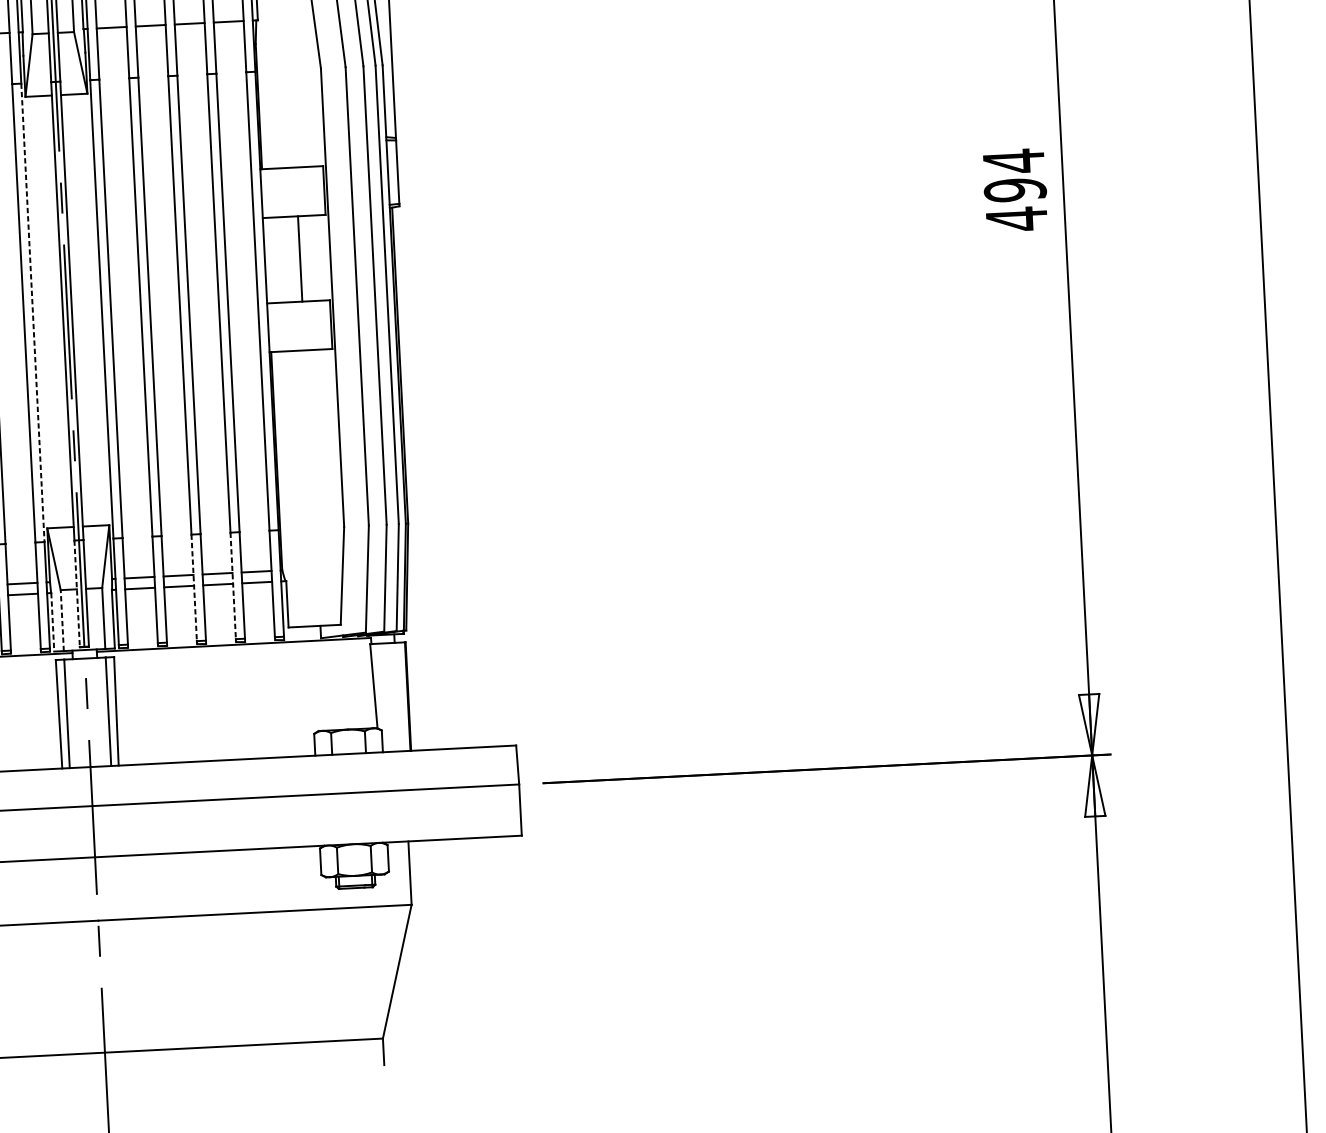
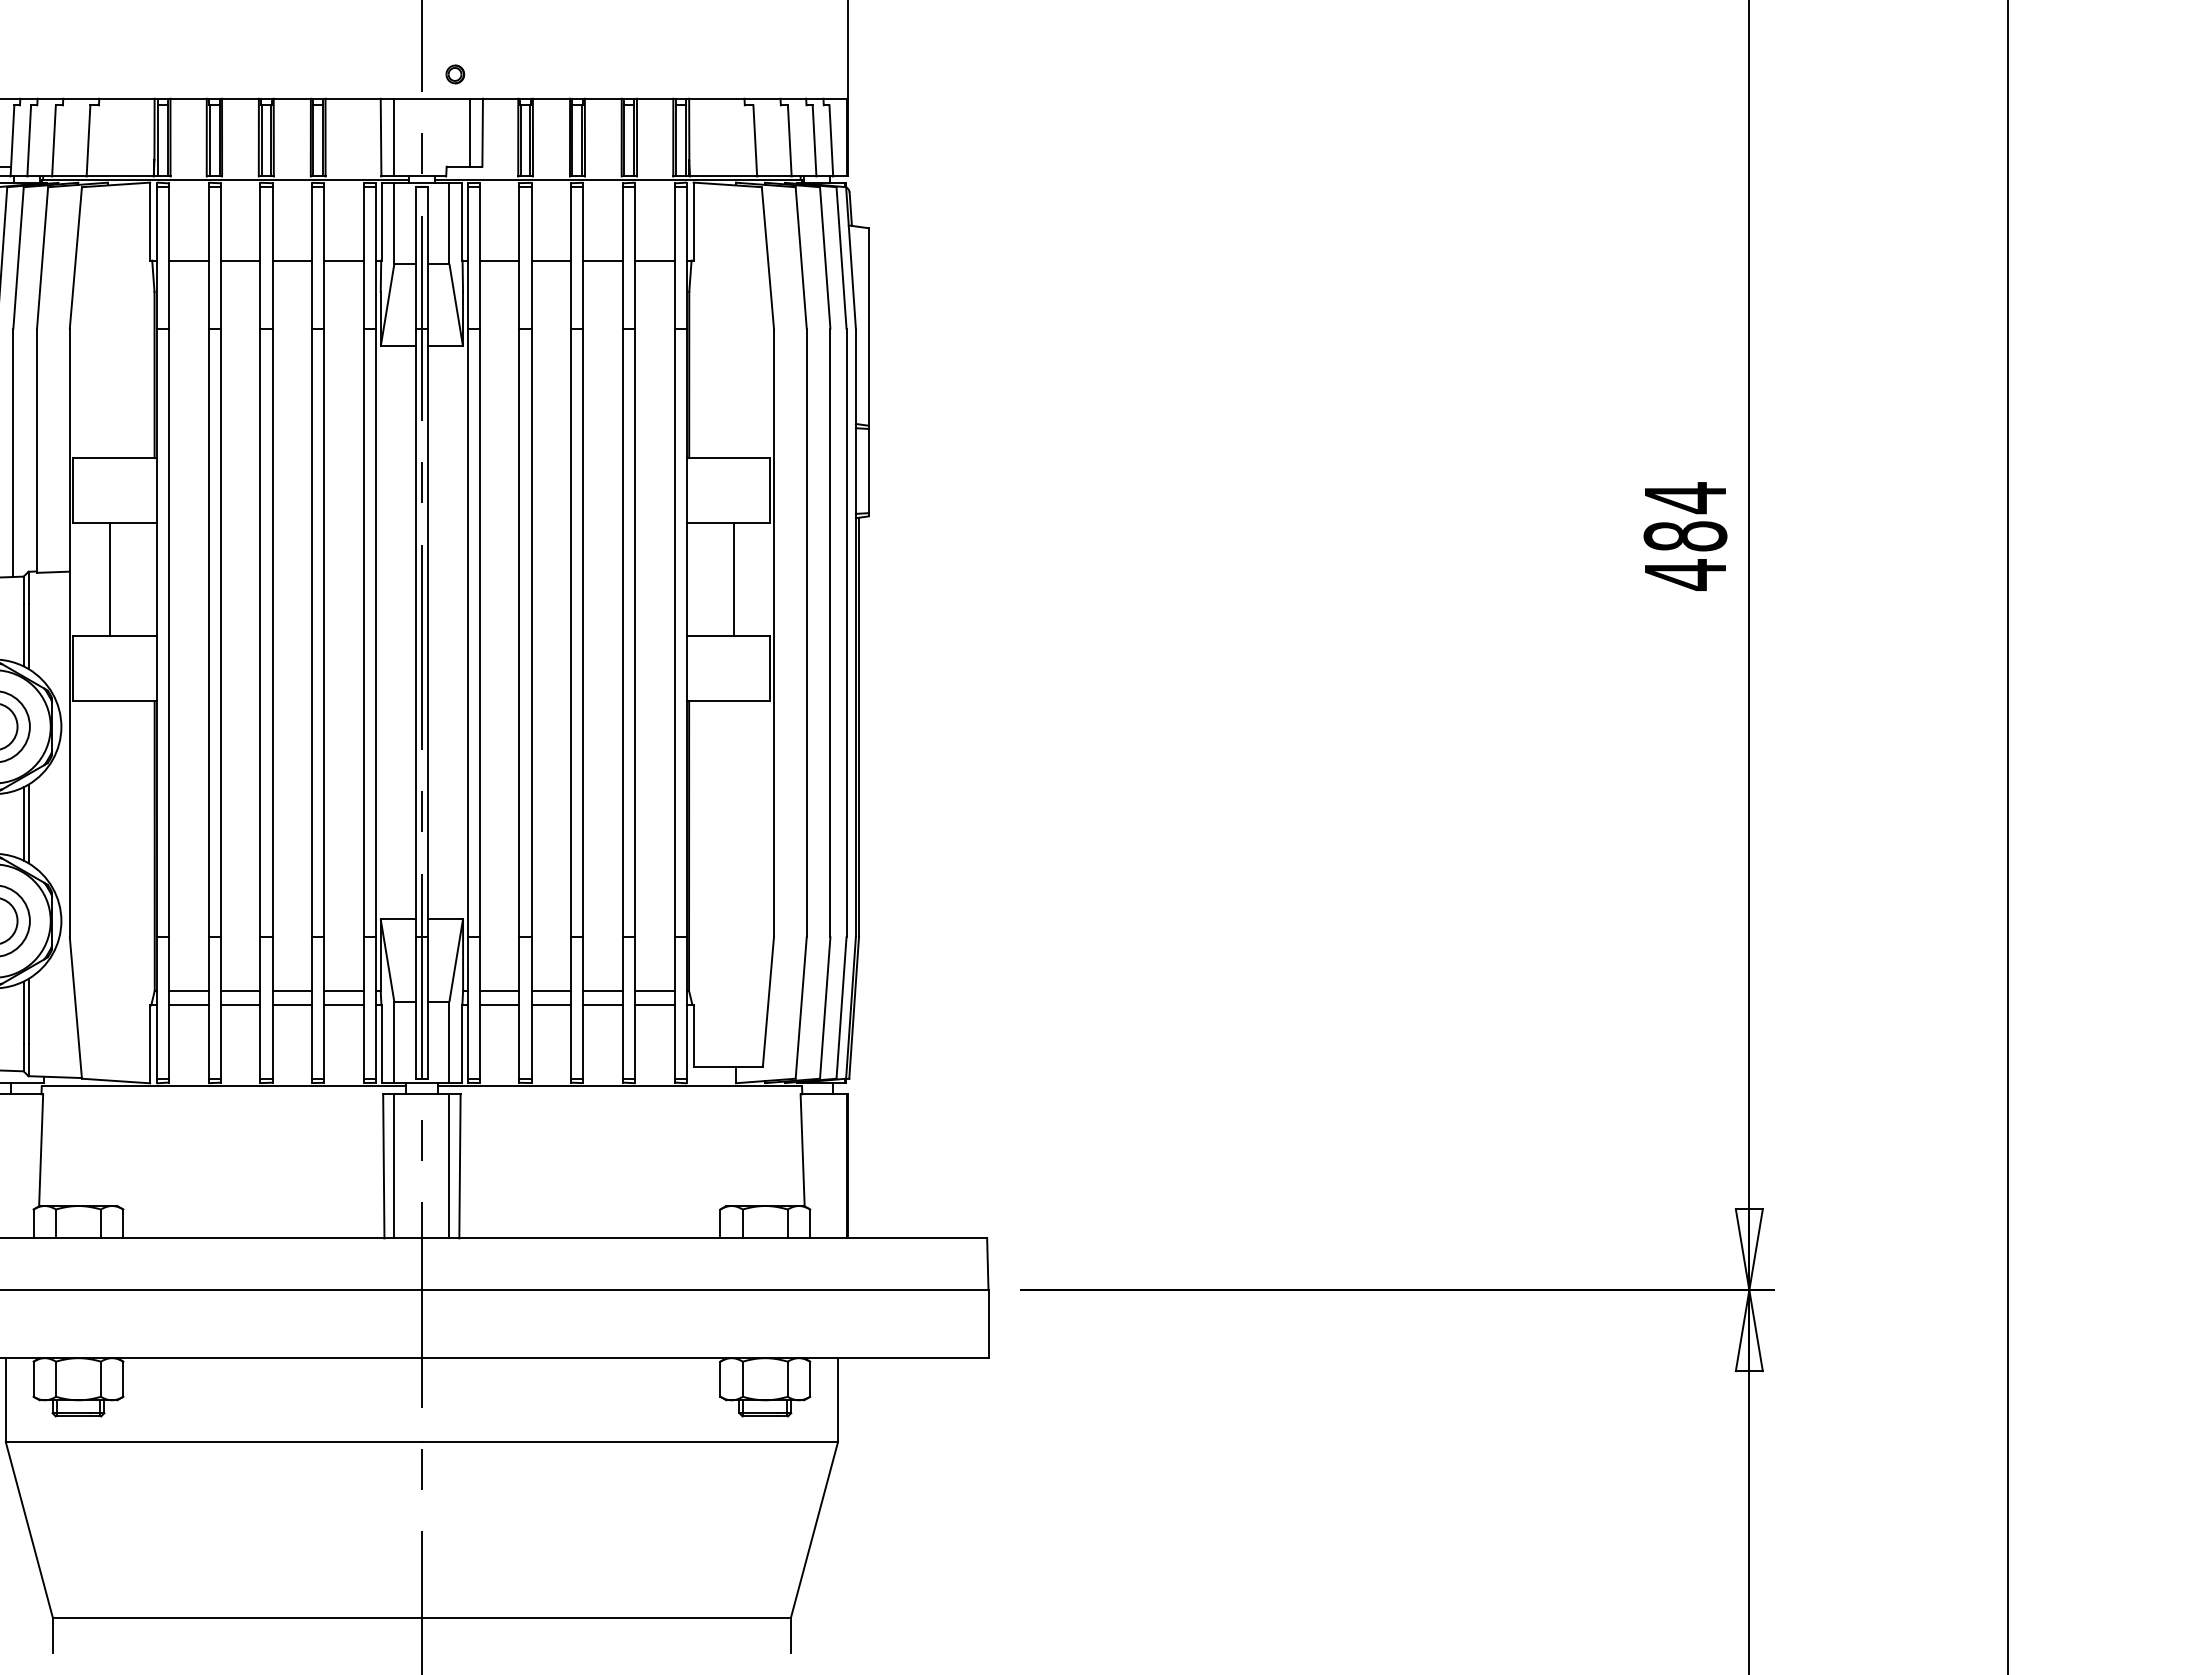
text: (1015, 190) -> (1685, 536), 494 -> 484
line: (33, 313) -> (376, 633), dashed -> solid
line: (233, 586) -> (623, 1008), dashed -> solid
line: (194, 588) -> (571, 1008), dashed -> solid
line: (76, 594) -> (415, 1008), dashed -> solid
line: (62, 620) -> (394, 1042), dashed -> solid
line: (52, 622) -> (381, 1044), dashed -> solid

